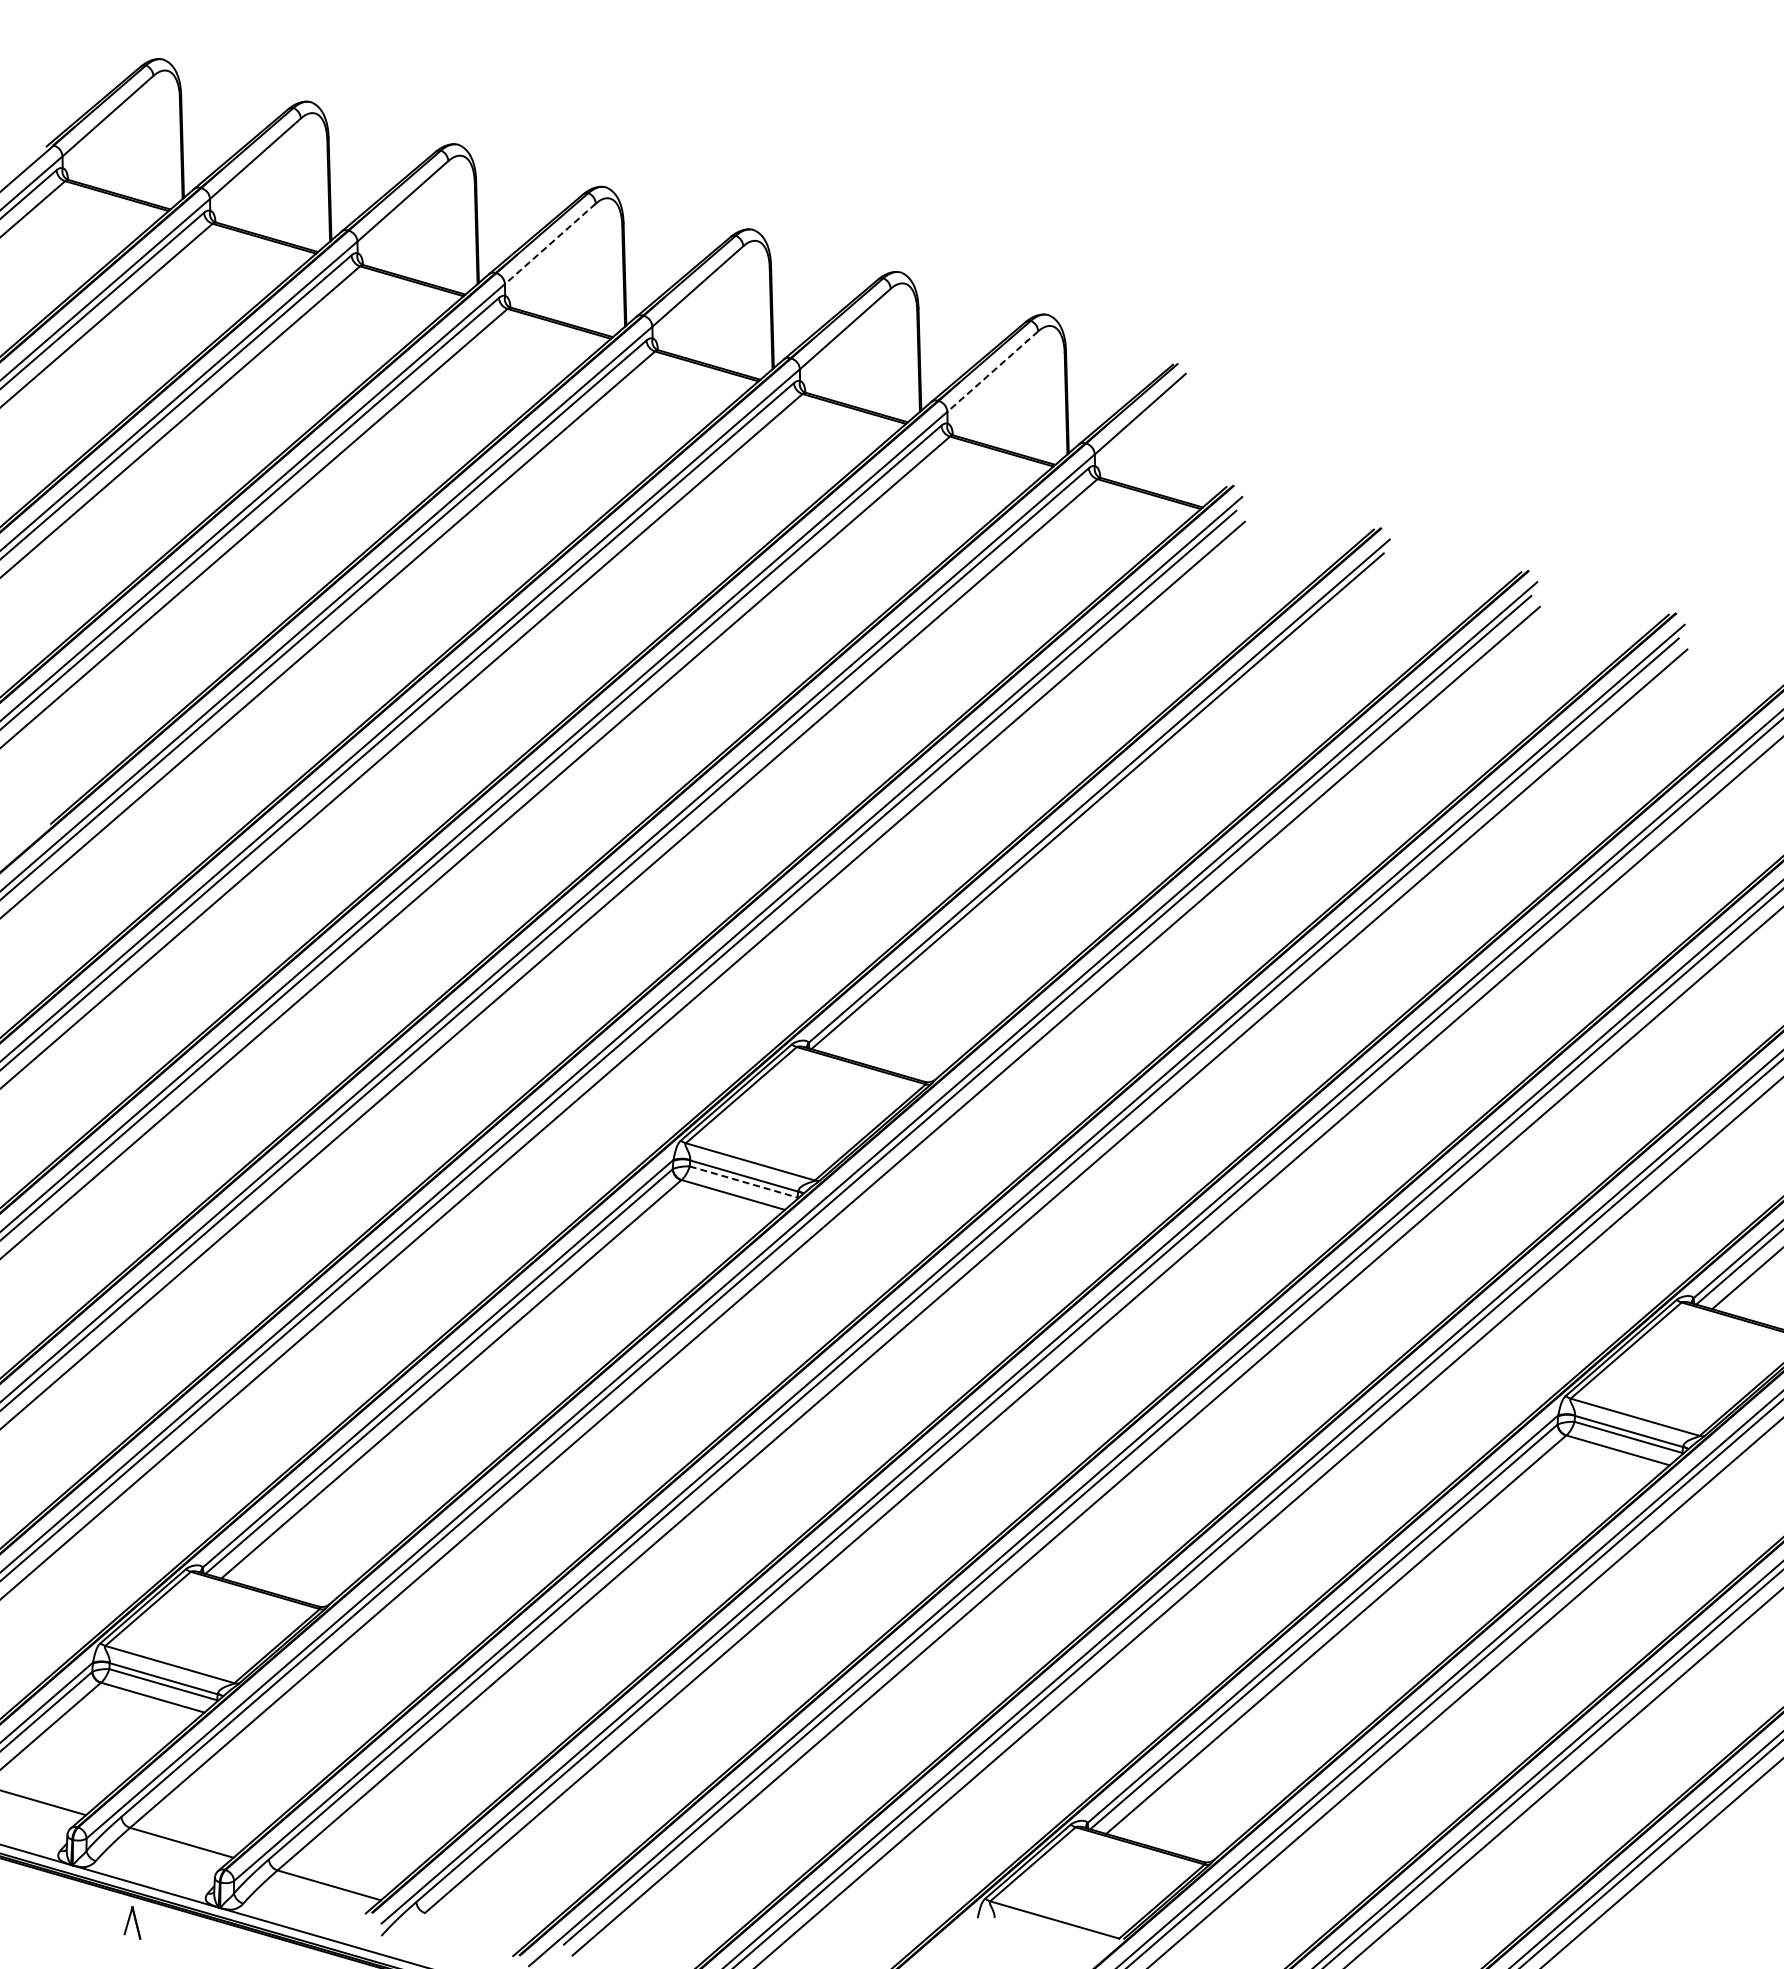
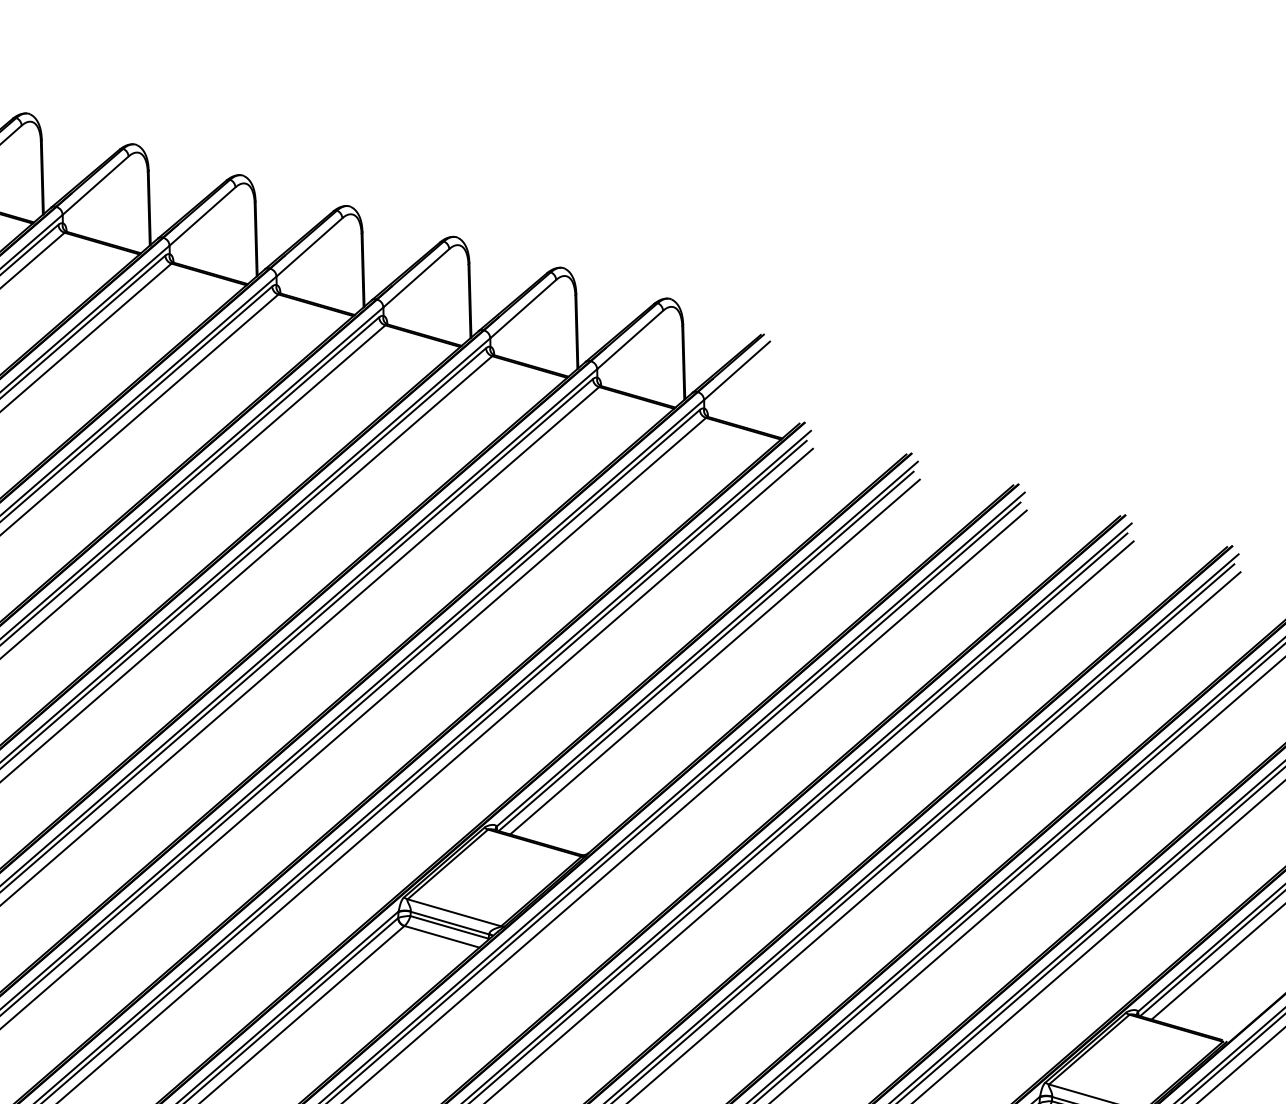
line: (550, 243) -> (309, 247), dashed -> solid
line: (992, 371) -> (629, 339), dashed -> solid
line: (1109, 808) -> (714, 656), added
line: (744, 1182) -> (450, 927), dashed -> solid

